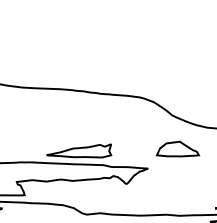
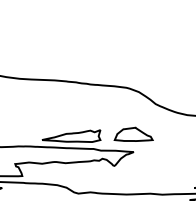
part: (177, 148) -> (133, 133), moved

